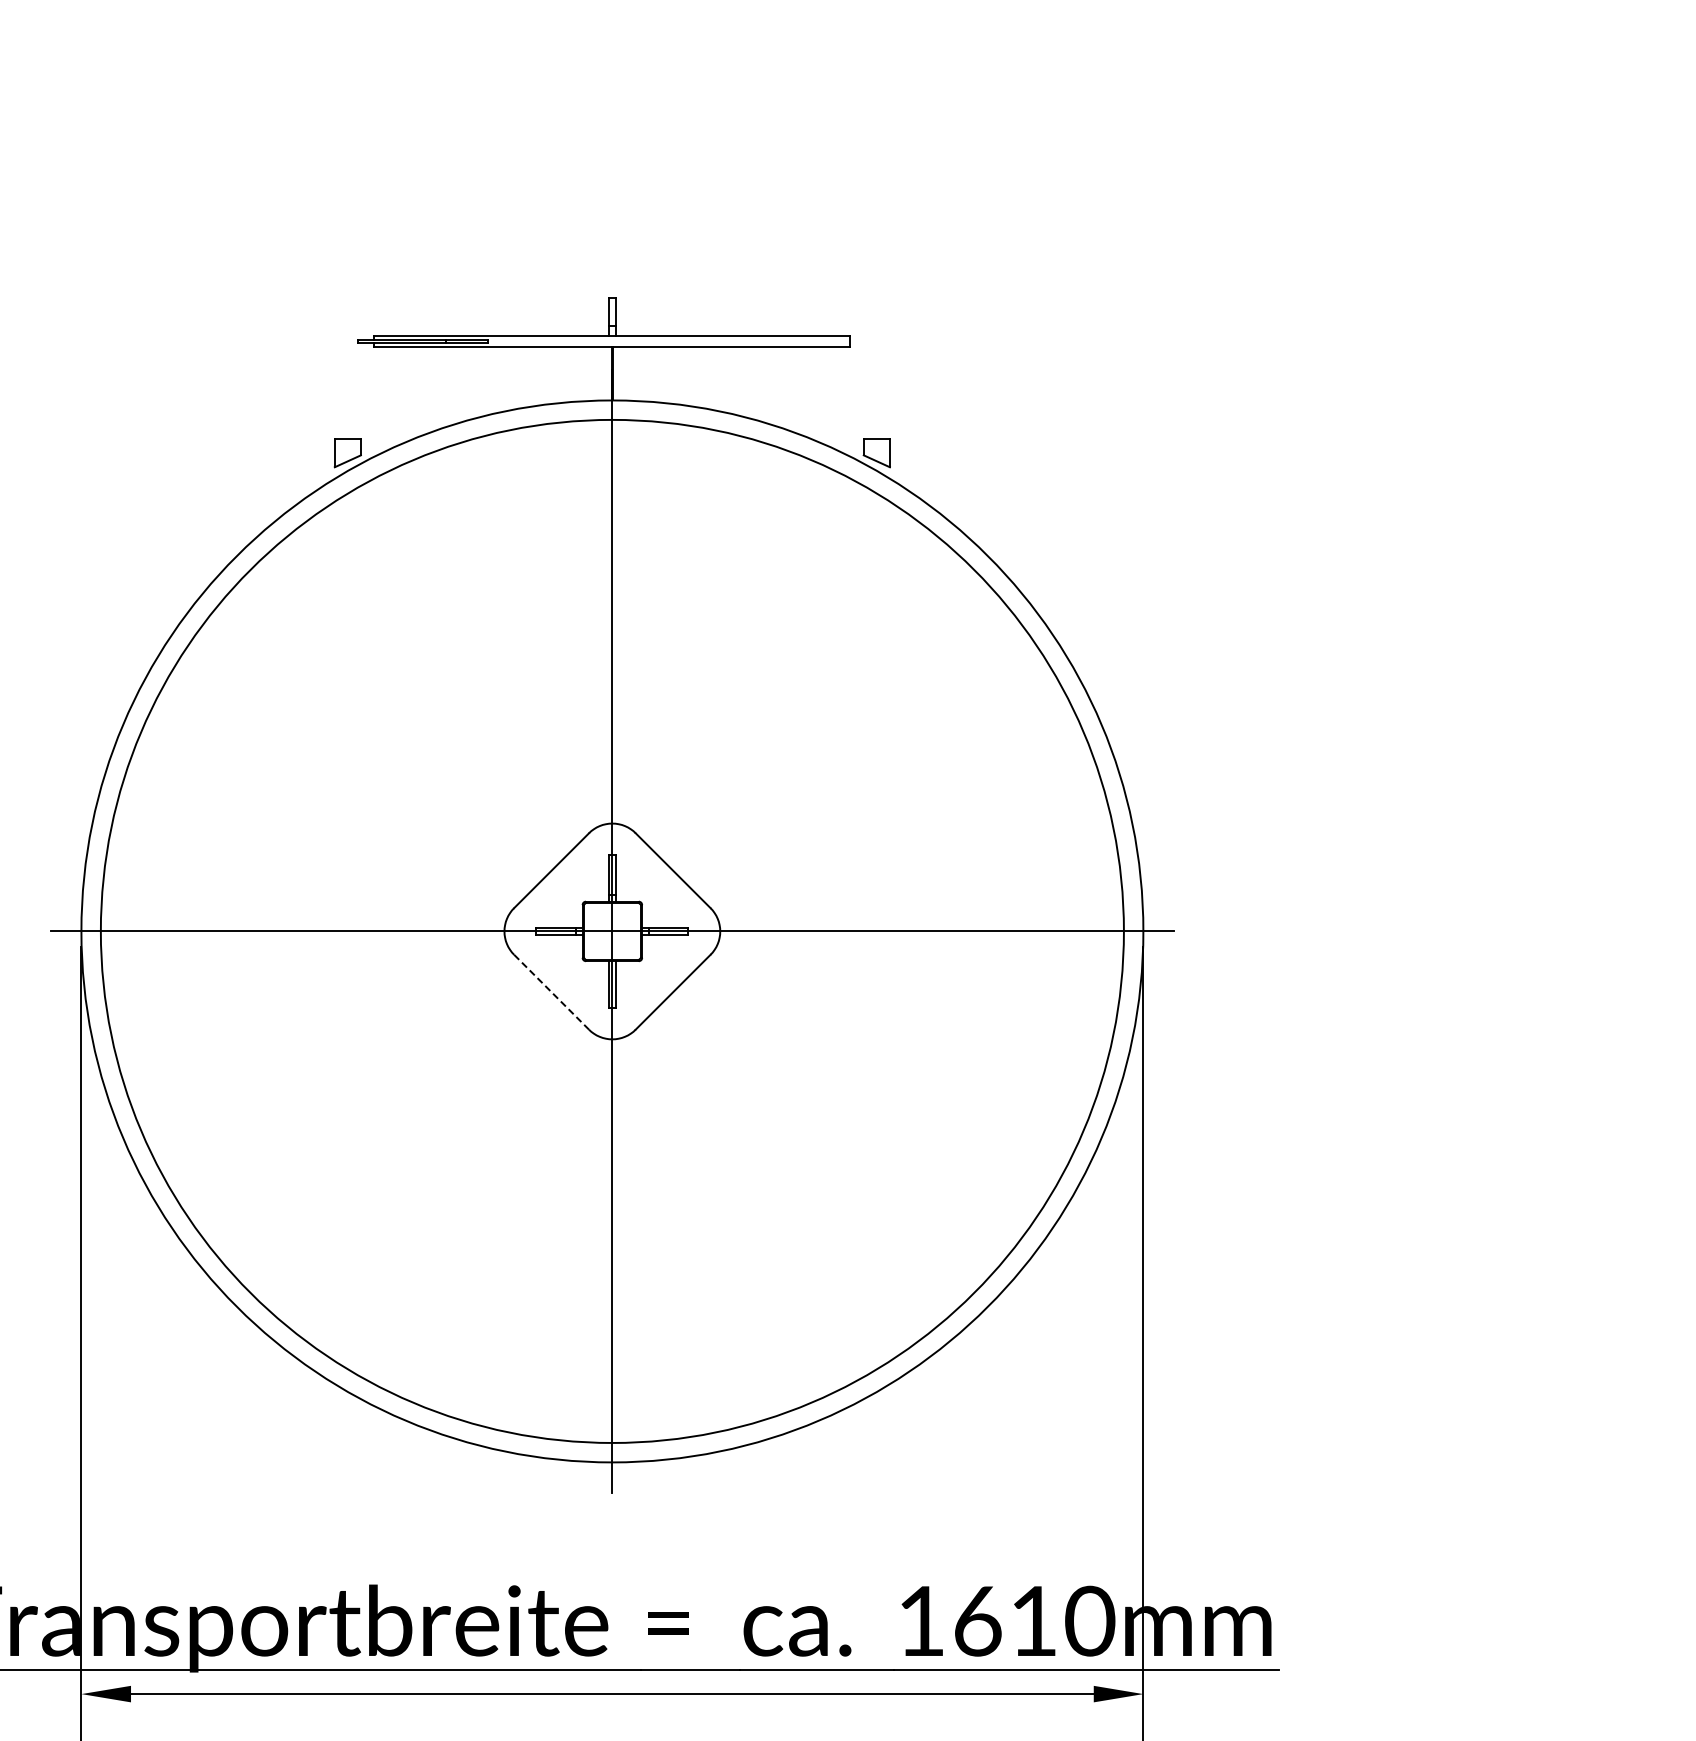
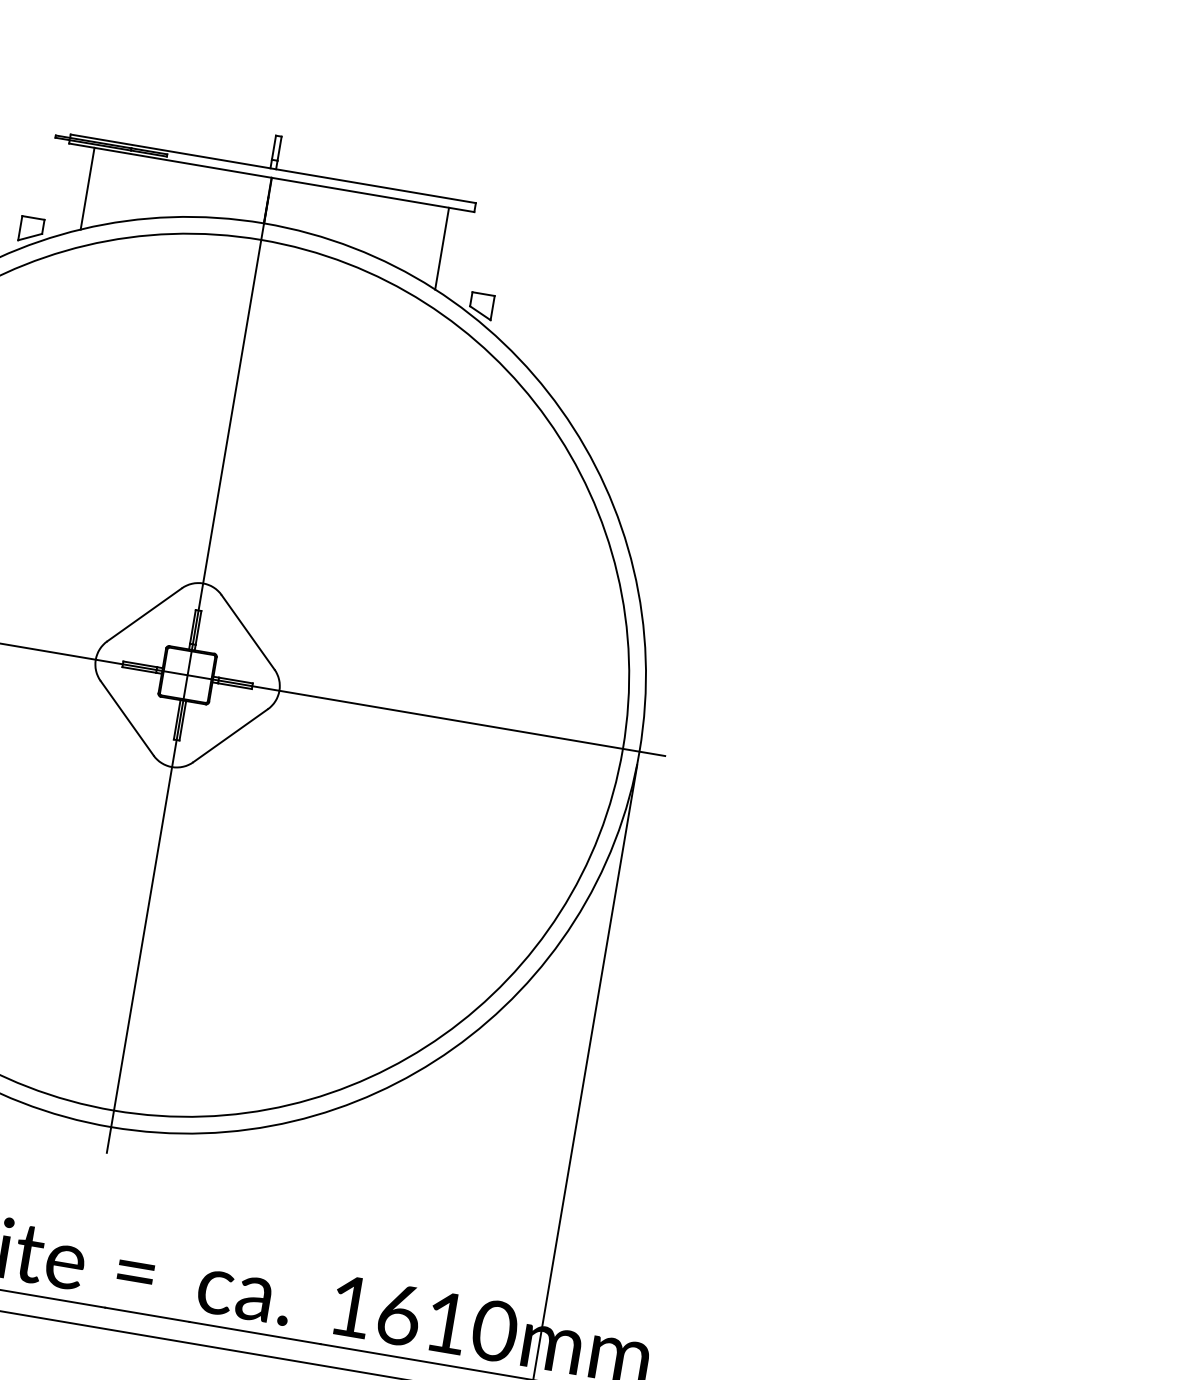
line: (404, 394) -> (88, 188), added
line: (820, 394) -> (442, 248), added
line: (551, 992) -> (127, 718), dashed -> solid

